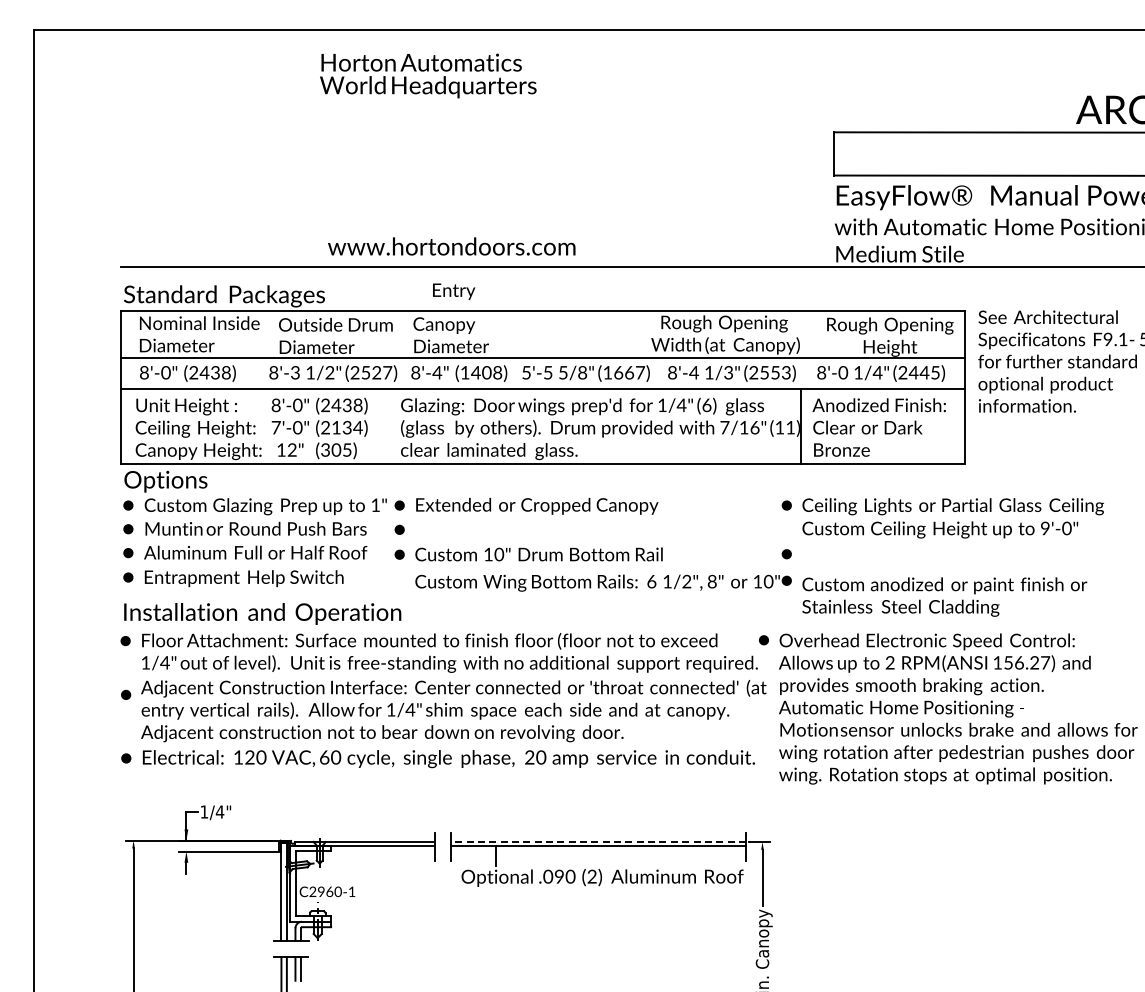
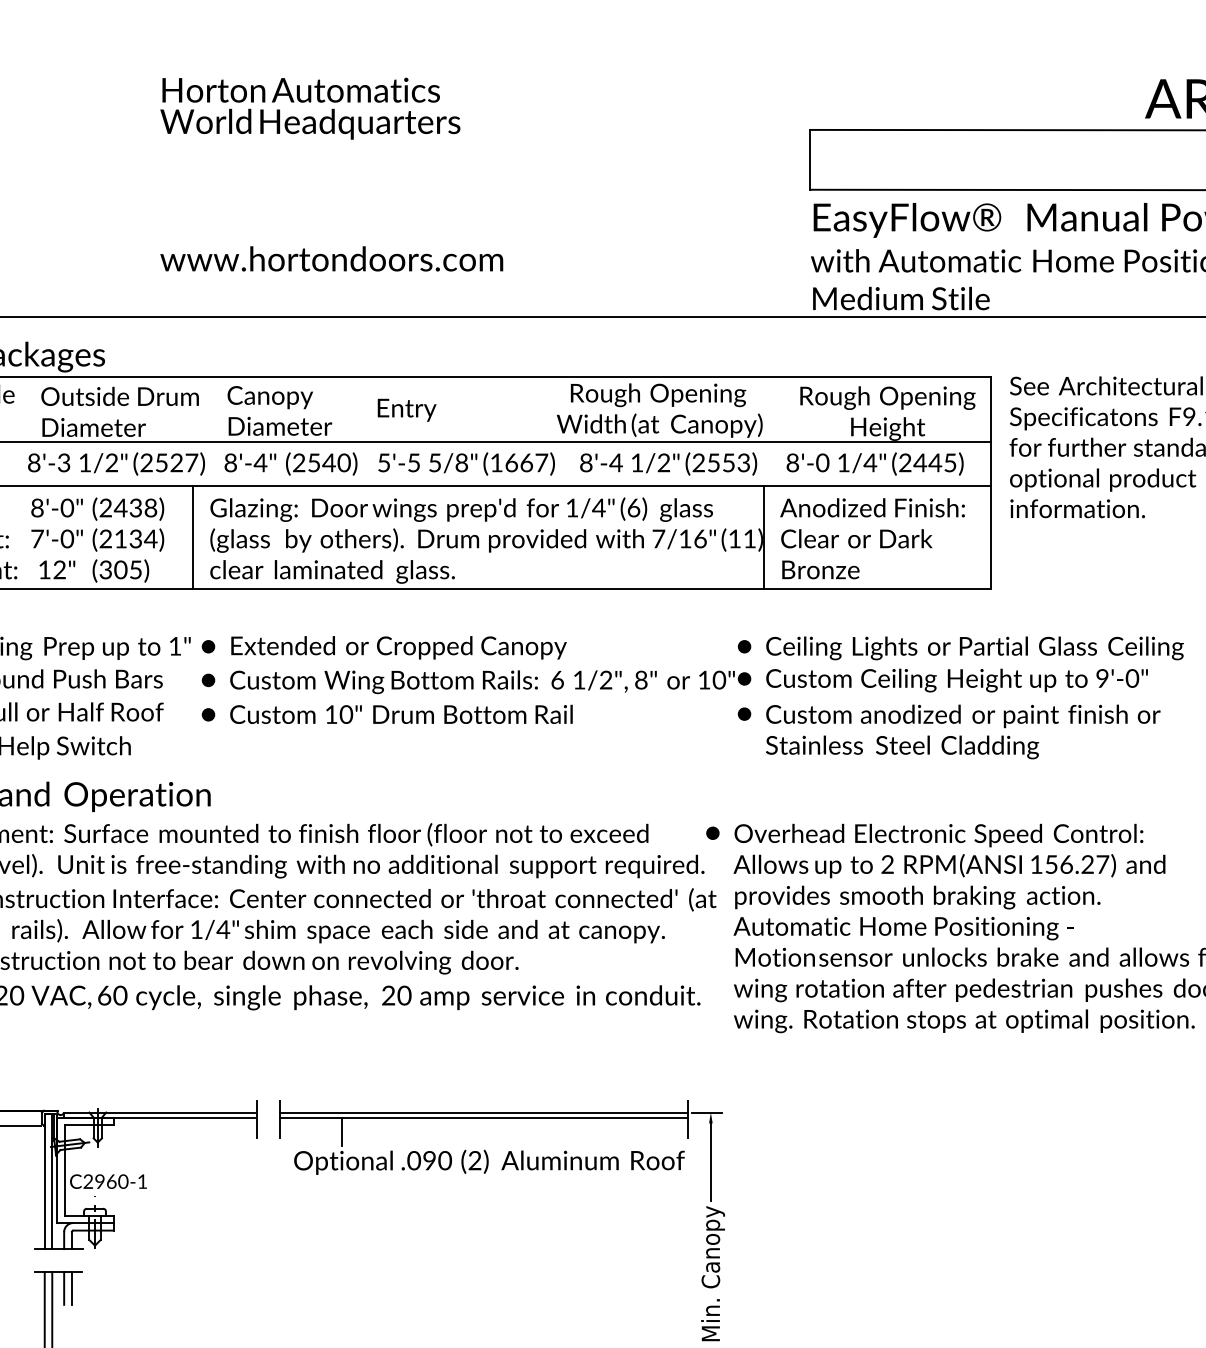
text: (428, 75) -> (310, 108), moved
text: (451, 246) -> (331, 258), moved
text: (454, 291) -> (407, 409), moved
text: (481, 372) -> (321, 462), (1408) -> (2540)
text: (728, 374) -> (663, 465), 1/3" -> 1/2"
line: (388, 426) -> (192, 537), added
part: (603, 582) -> (490, 681), moved
text: (944, 596) -> (962, 731), moved
line: (598, 841) -> (483, 1111), dashed -> solid

